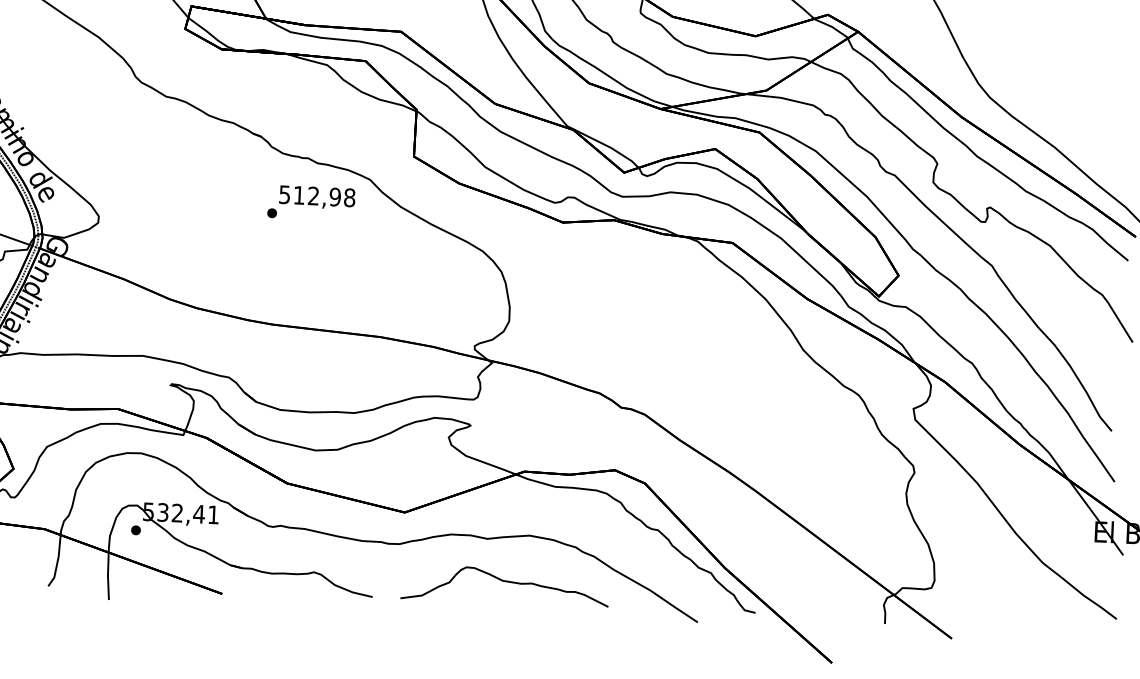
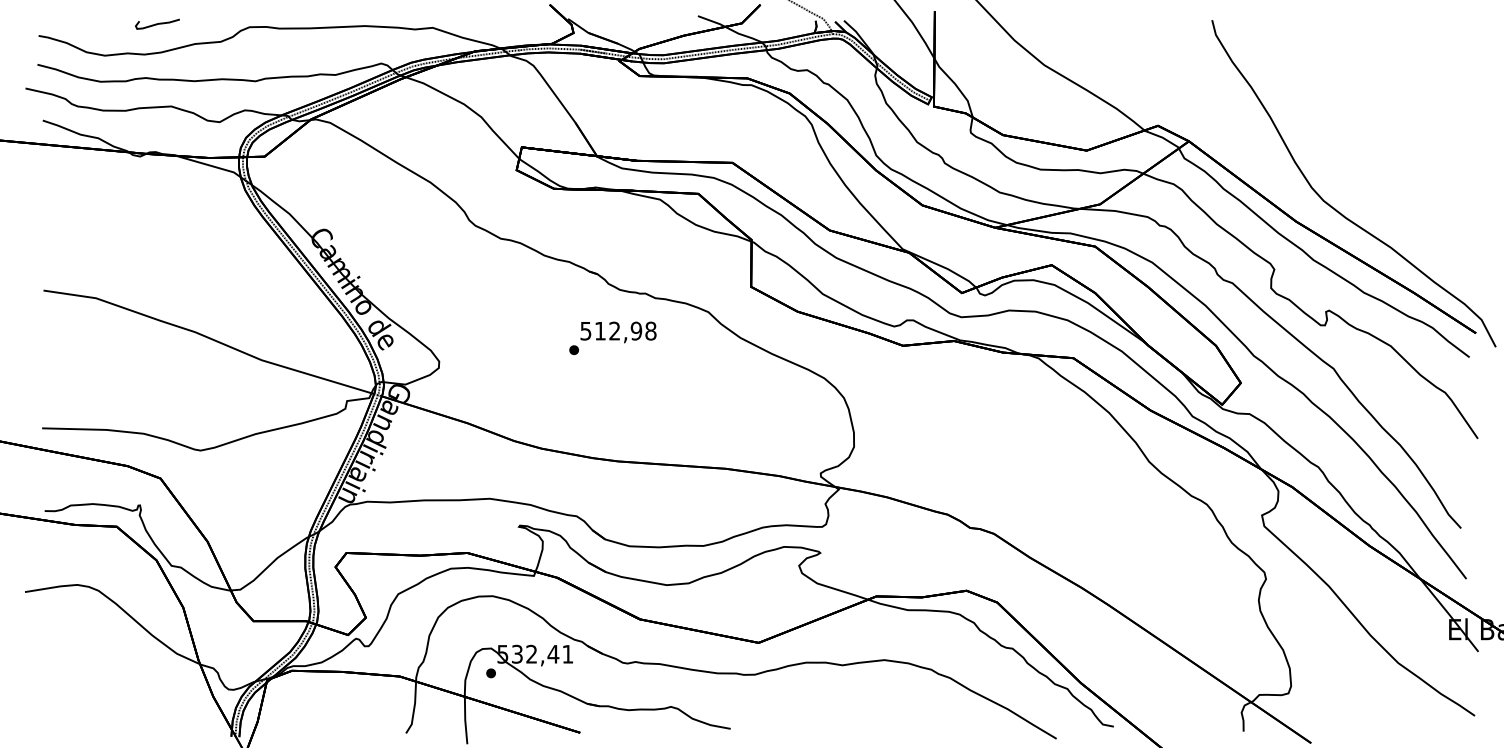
text: (311, 202) -> (612, 337), moved
curve: (505, 581) -> (862, 707), removed

